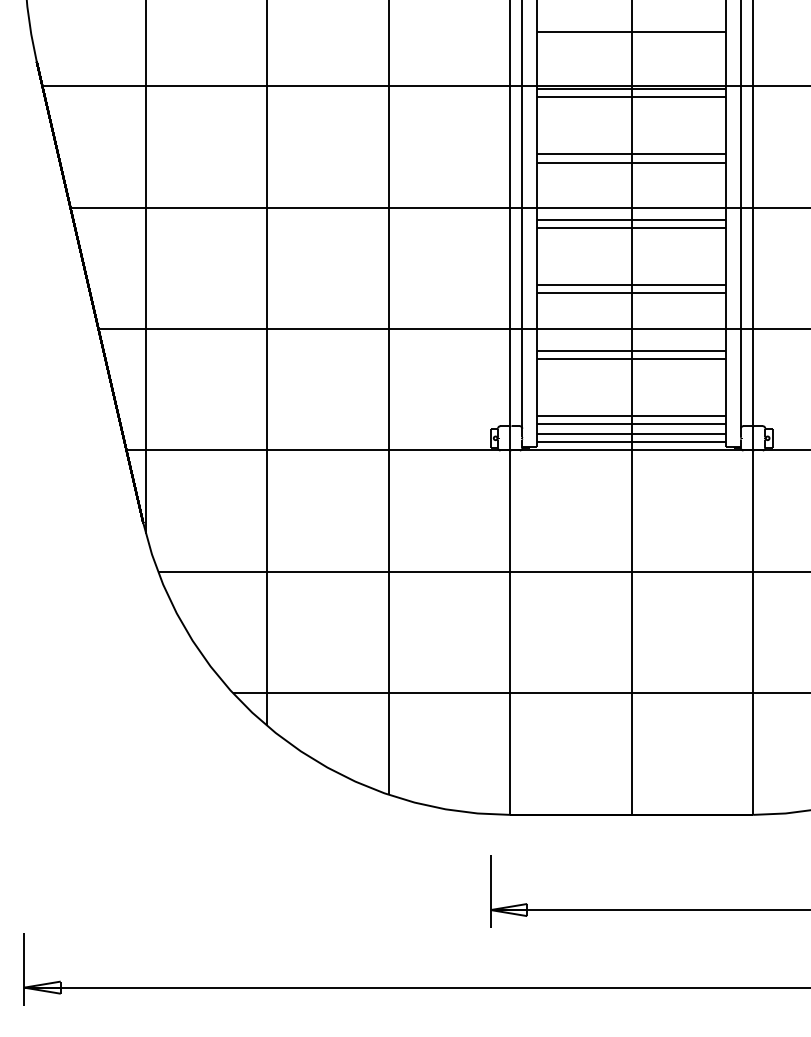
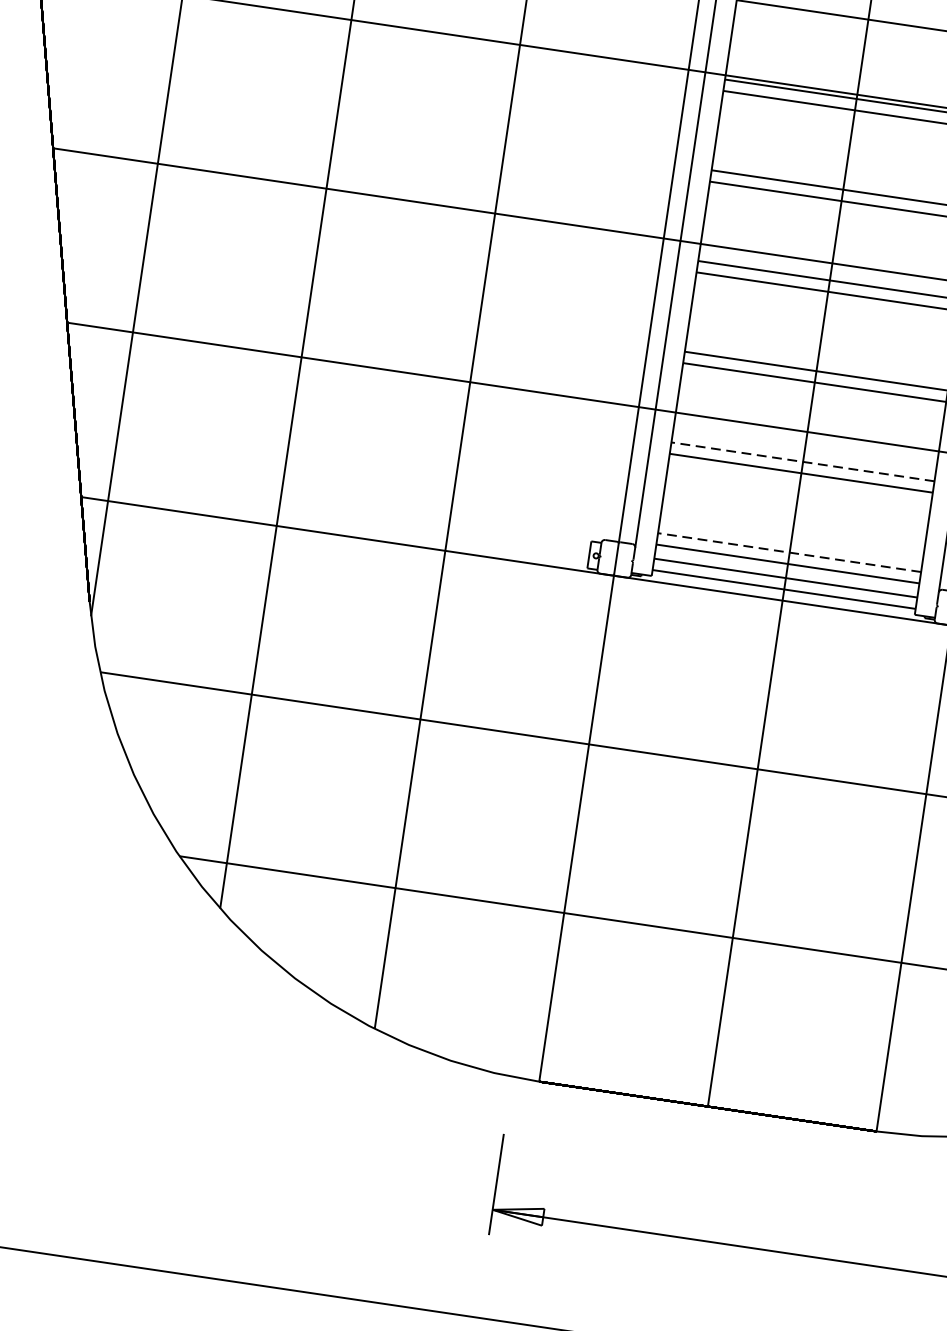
line: (631, 350) -> (802, 461), solid -> dashed
line: (631, 415) -> (789, 552), solid -> dashed

